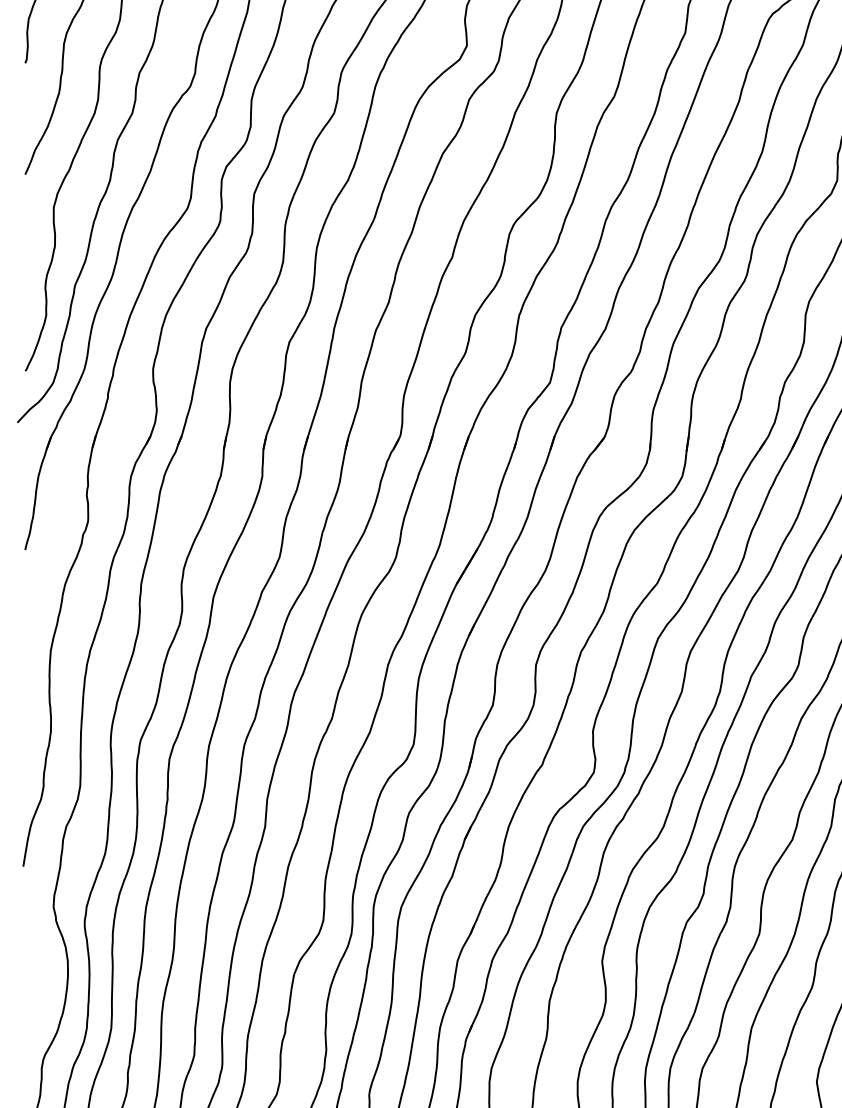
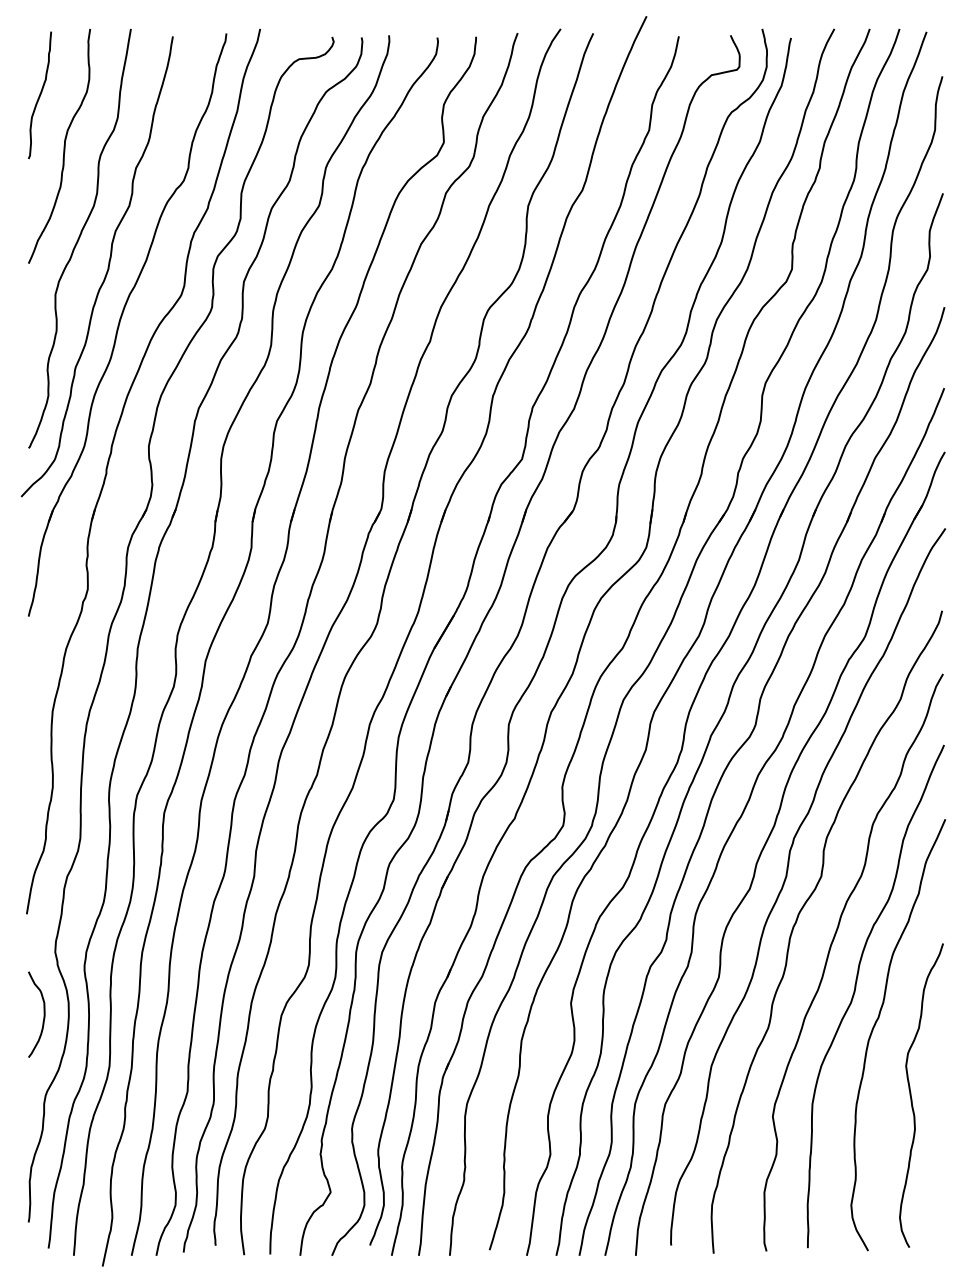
curve: (41, 973) -> (43, 1014), added

